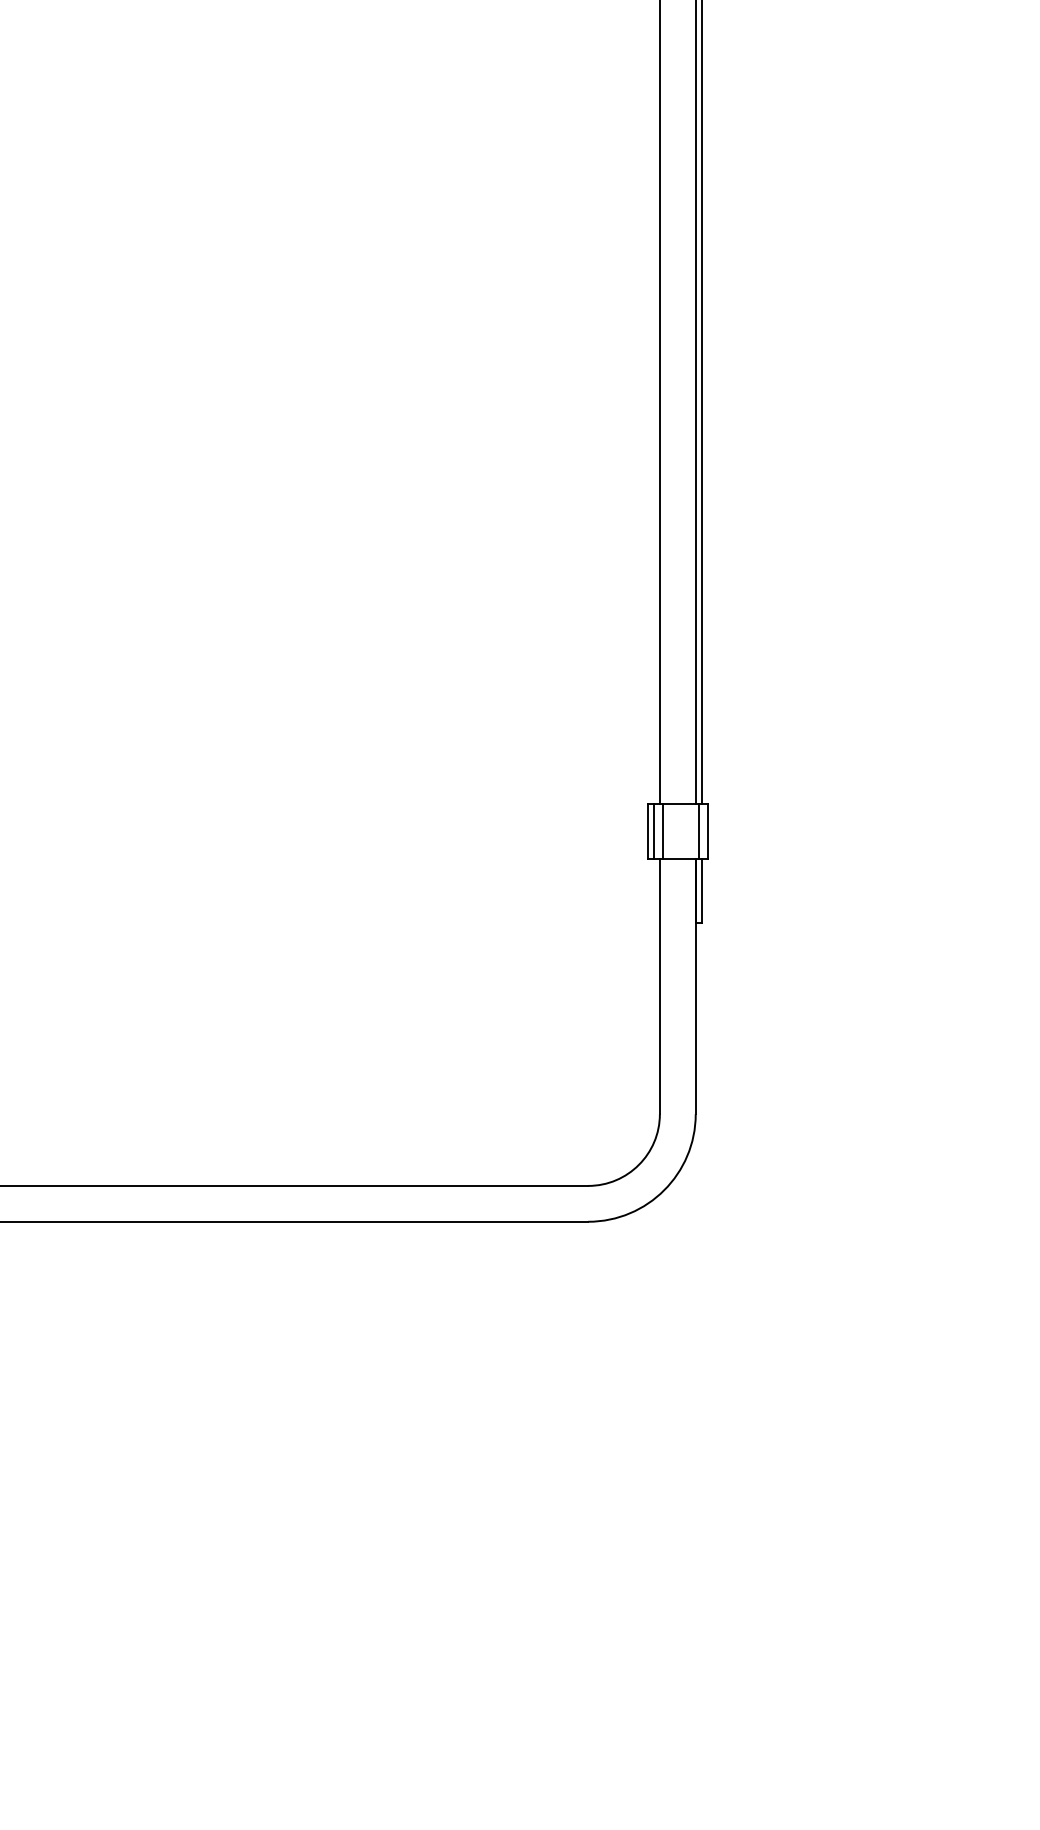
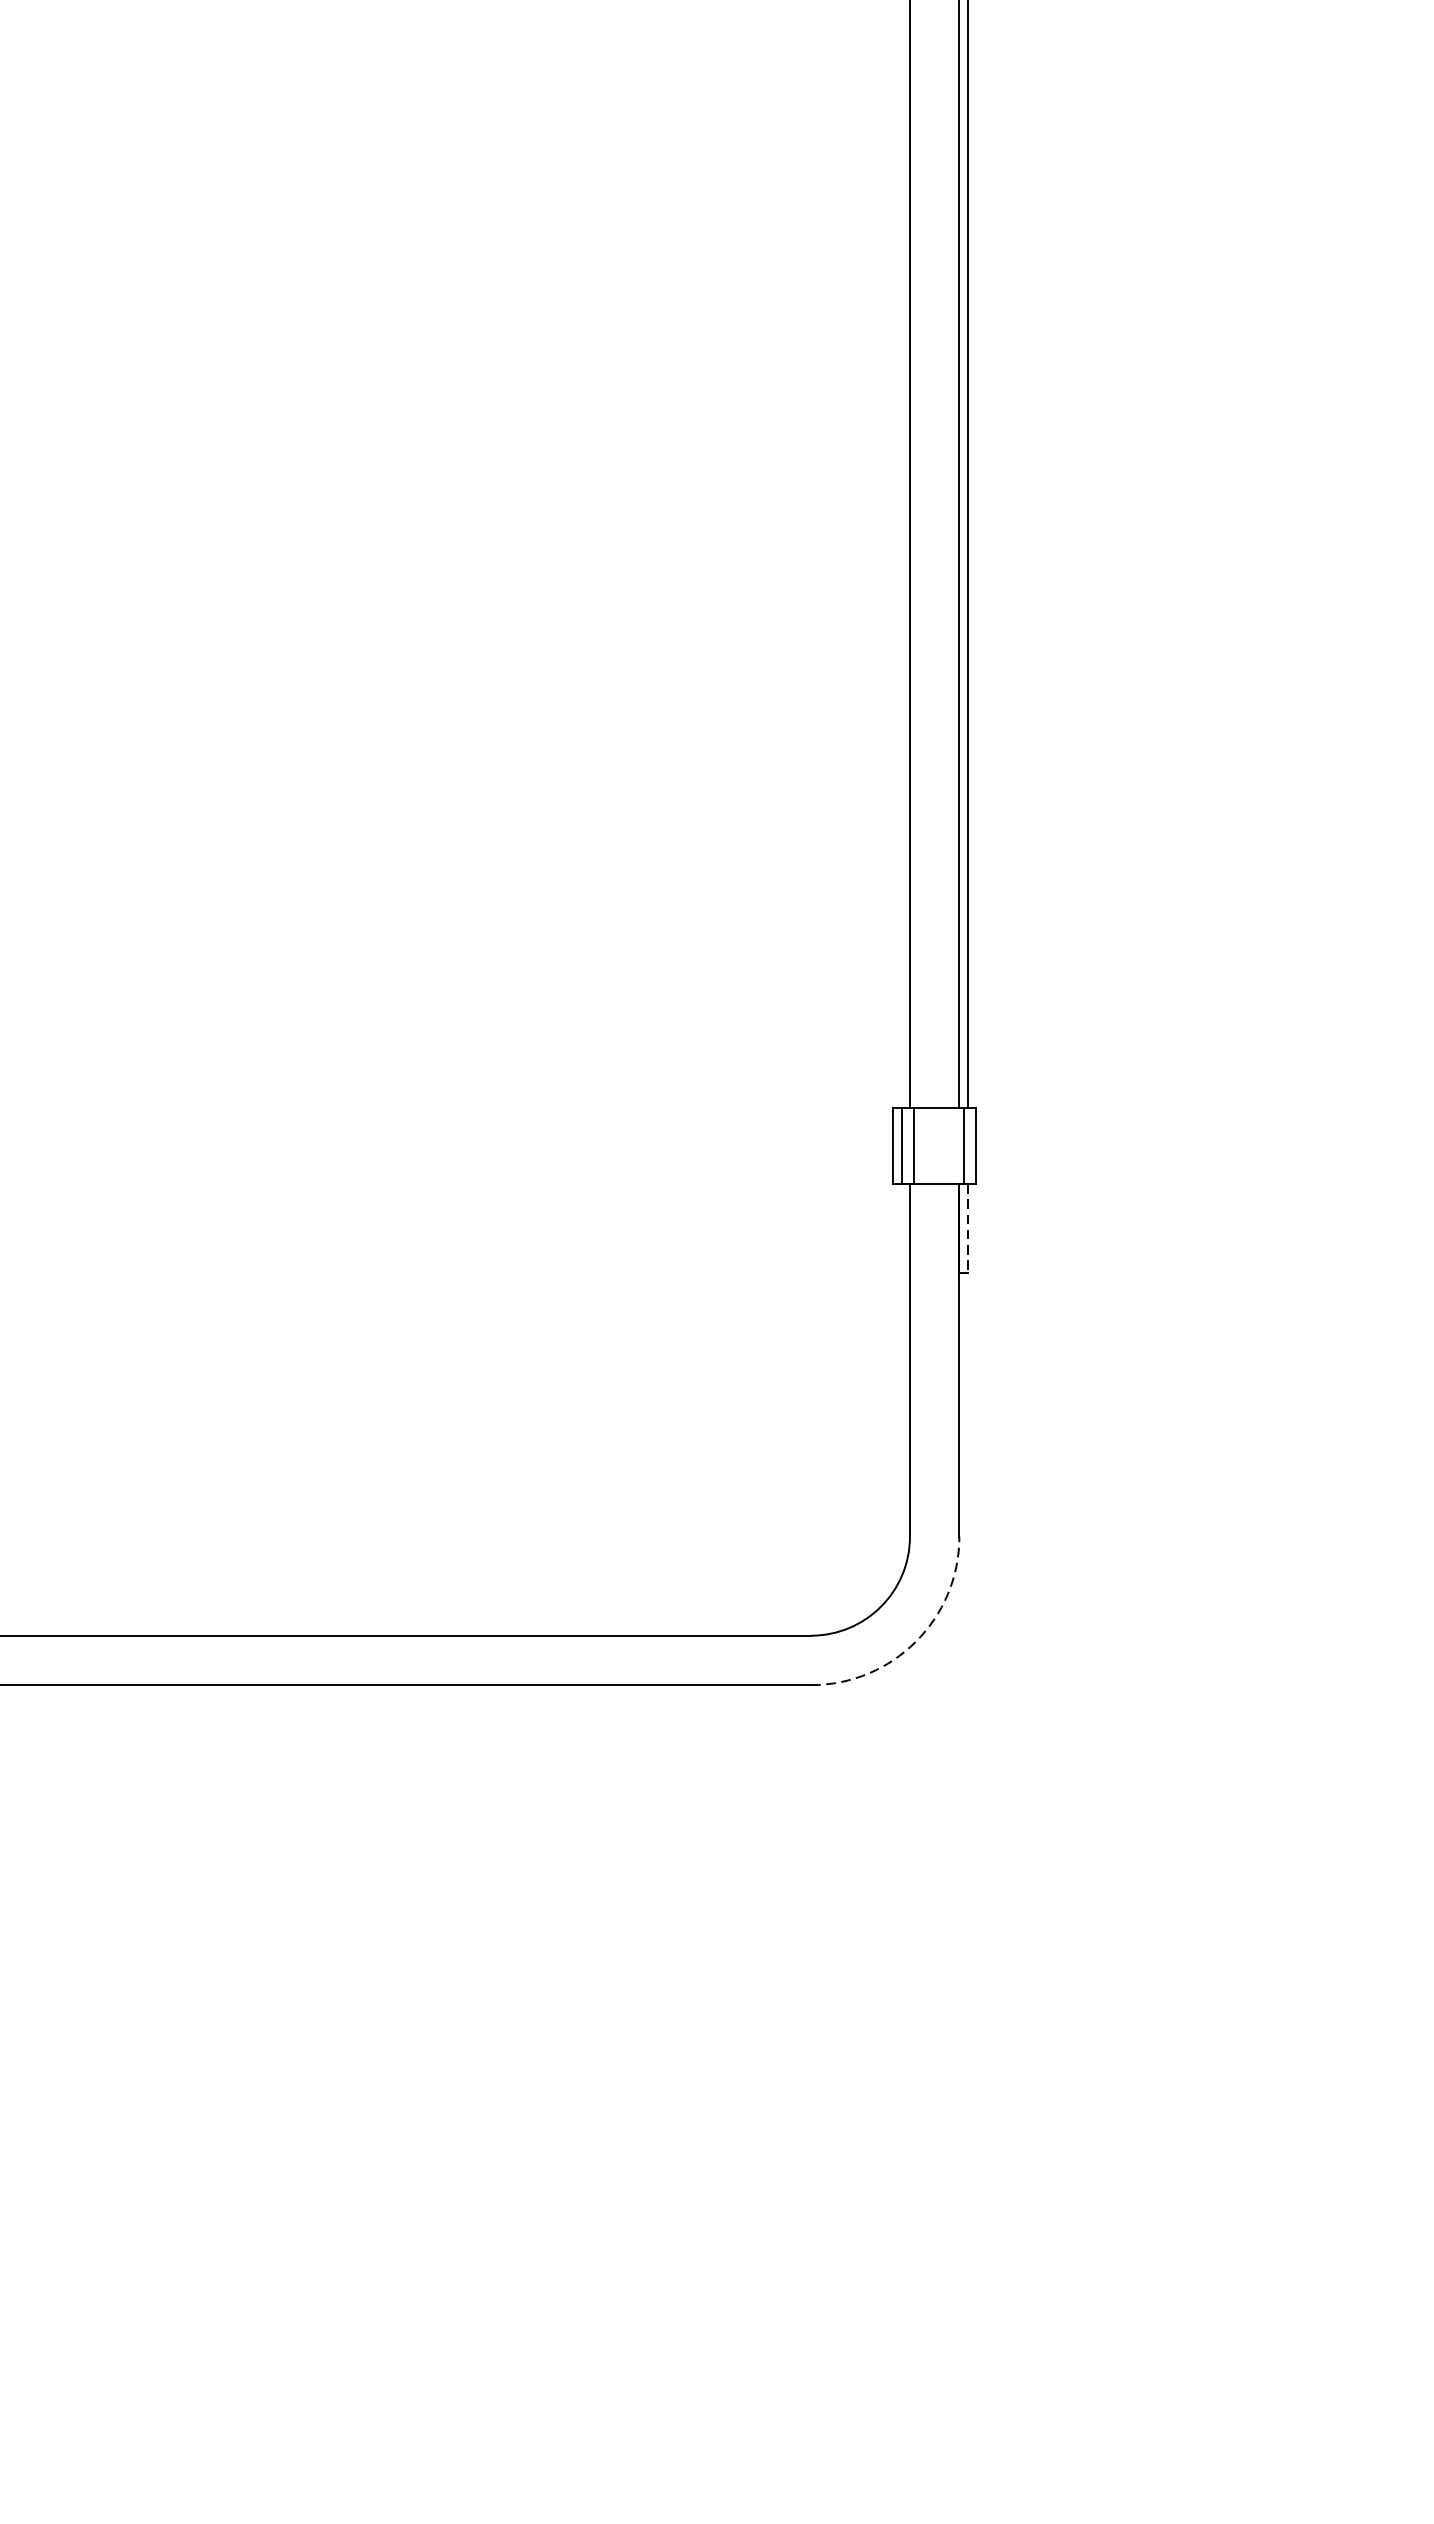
line: (701, 891) -> (967, 1229), solid -> dashed
arc: (664, 1190) -> (916, 1641), solid -> dashed

